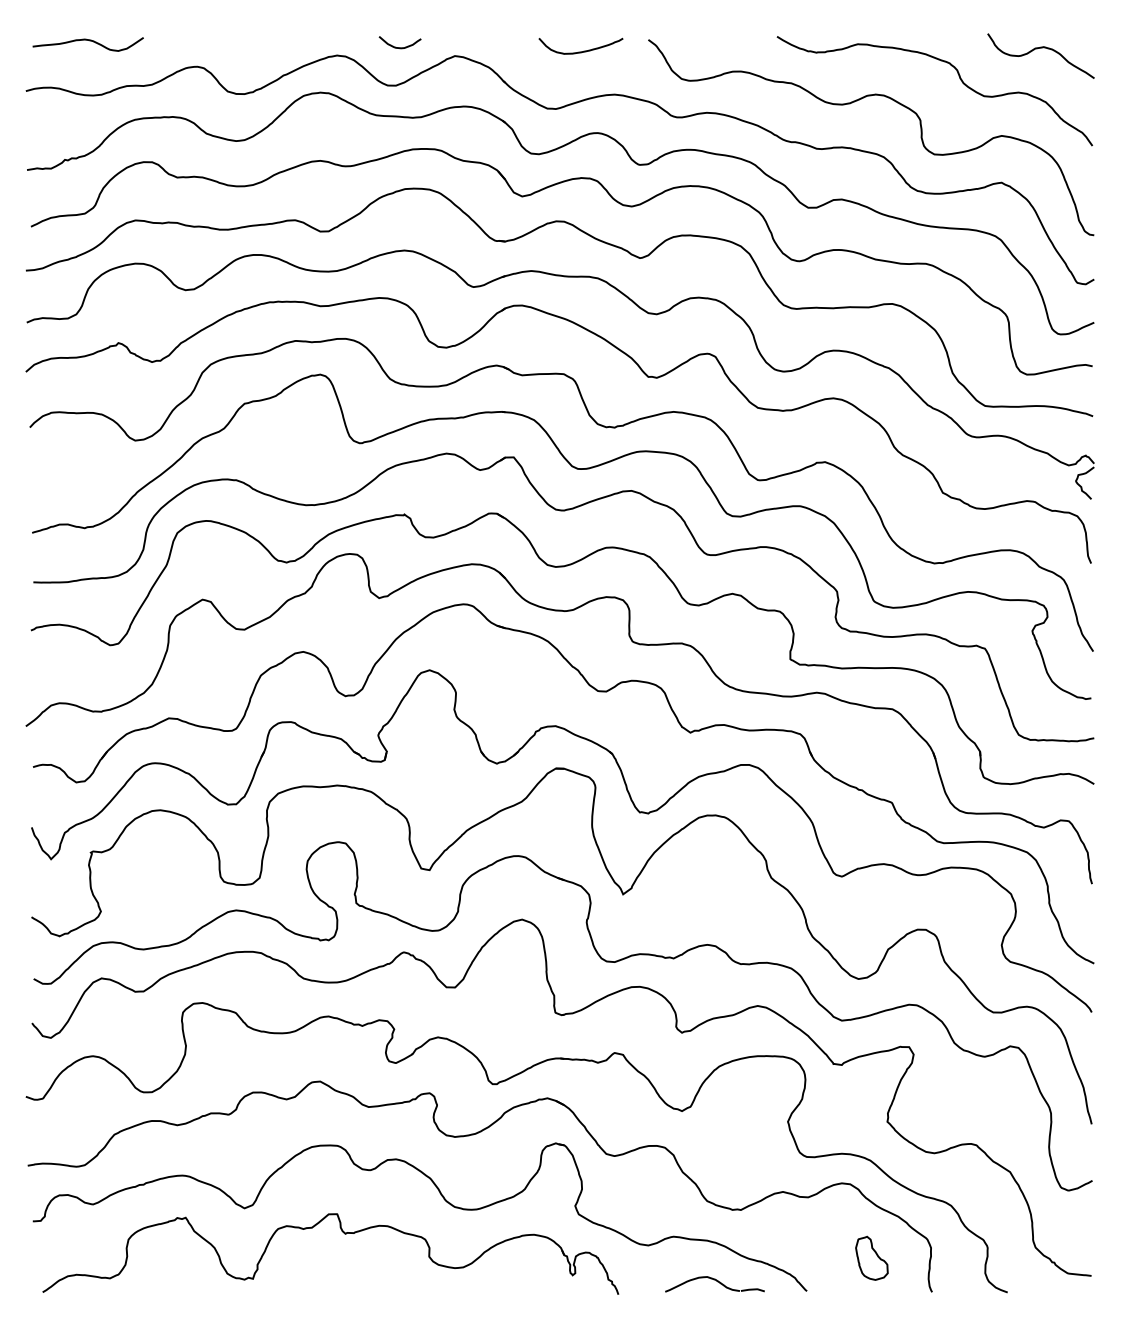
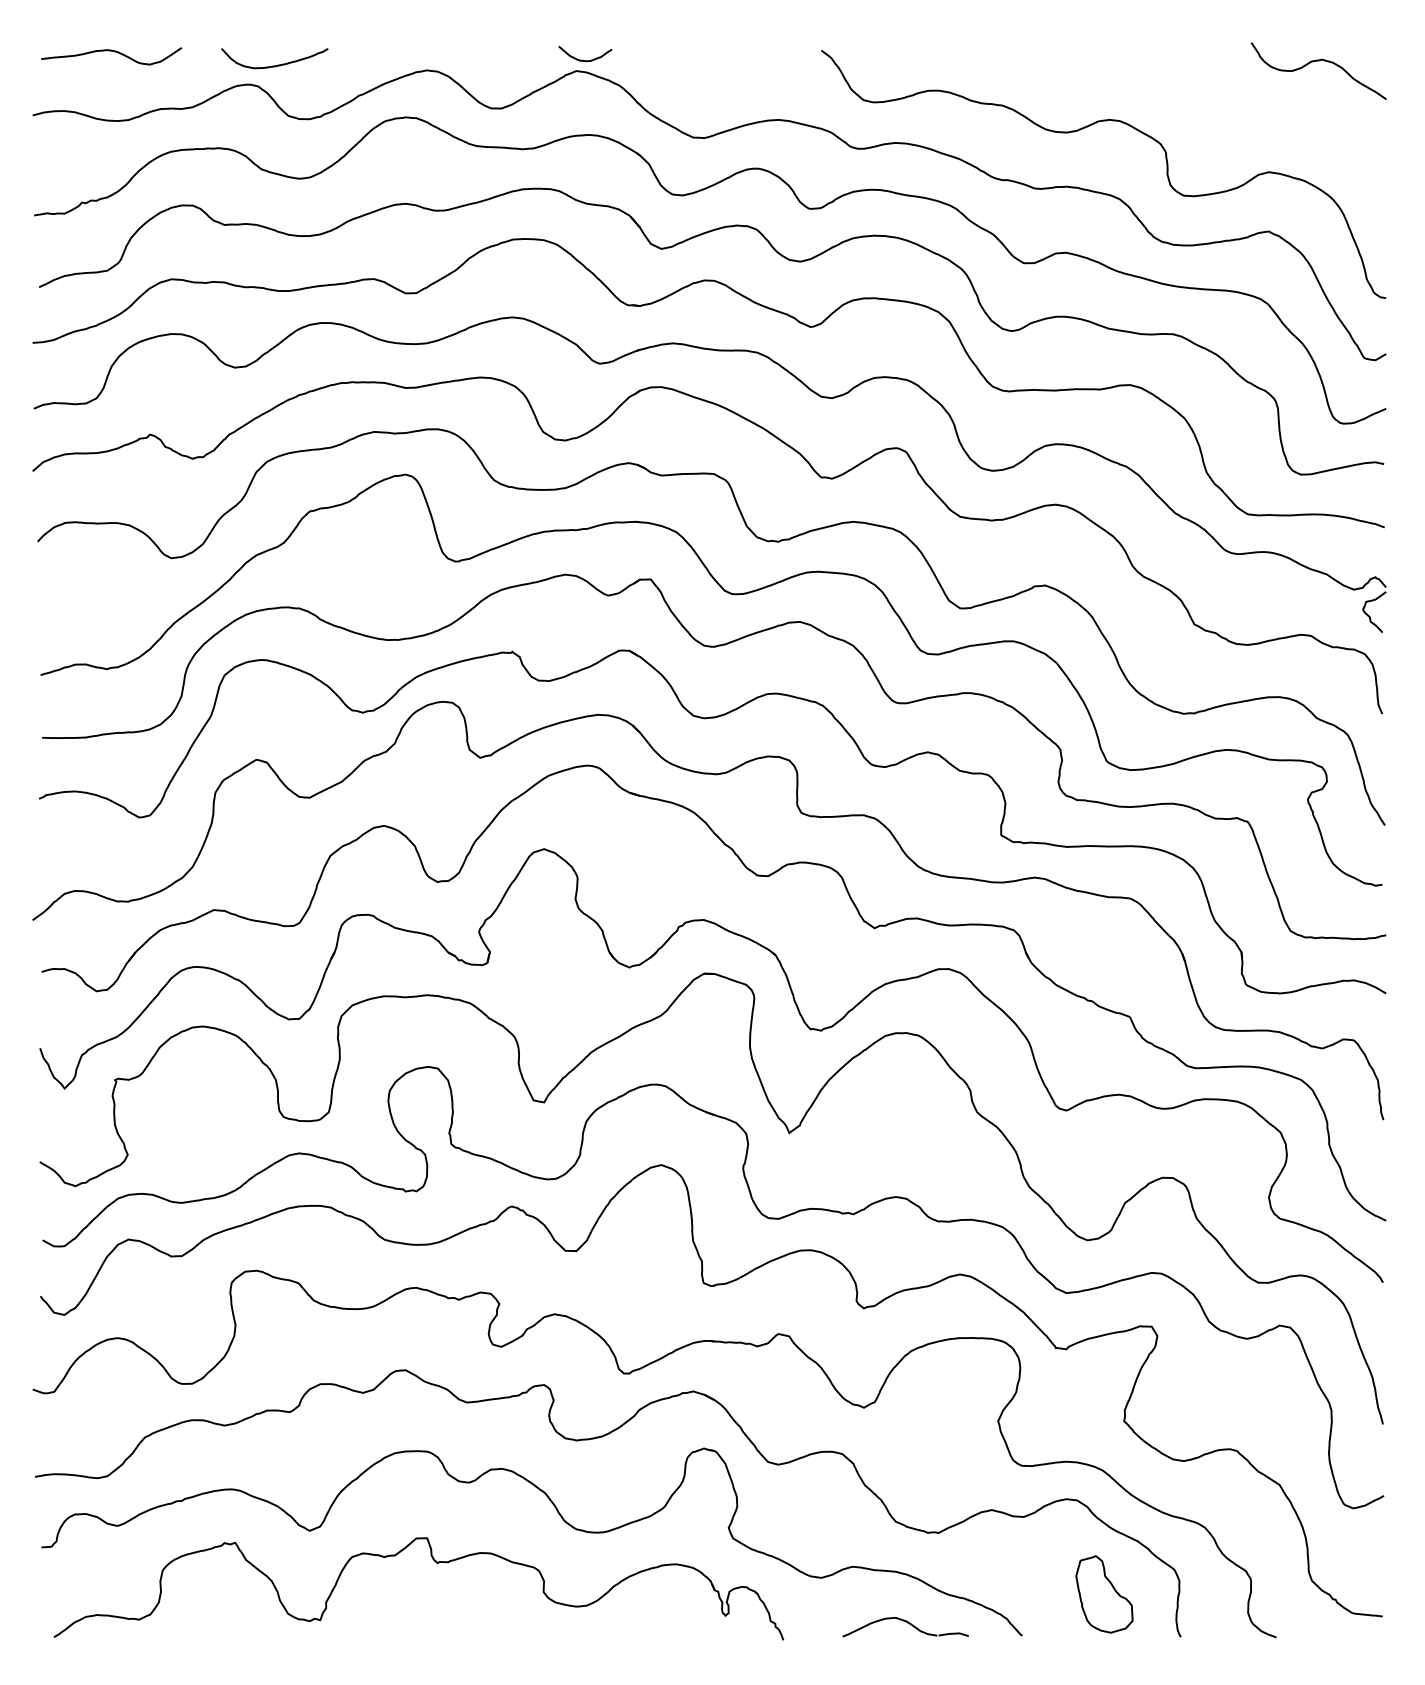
curve: (399, 47) -> (584, 60), moved
curve: (583, 50) -> (277, 63), moved
curve: (959, 78) -> (1215, 99), removed
part: (871, 1257) -> (1103, 1593), size x1.4

